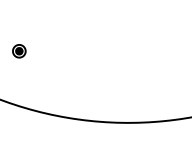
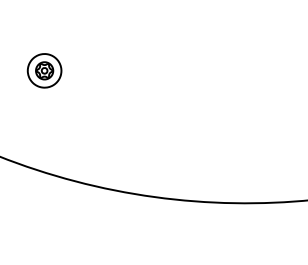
part: (19, 51) -> (45, 71), size x1.43

